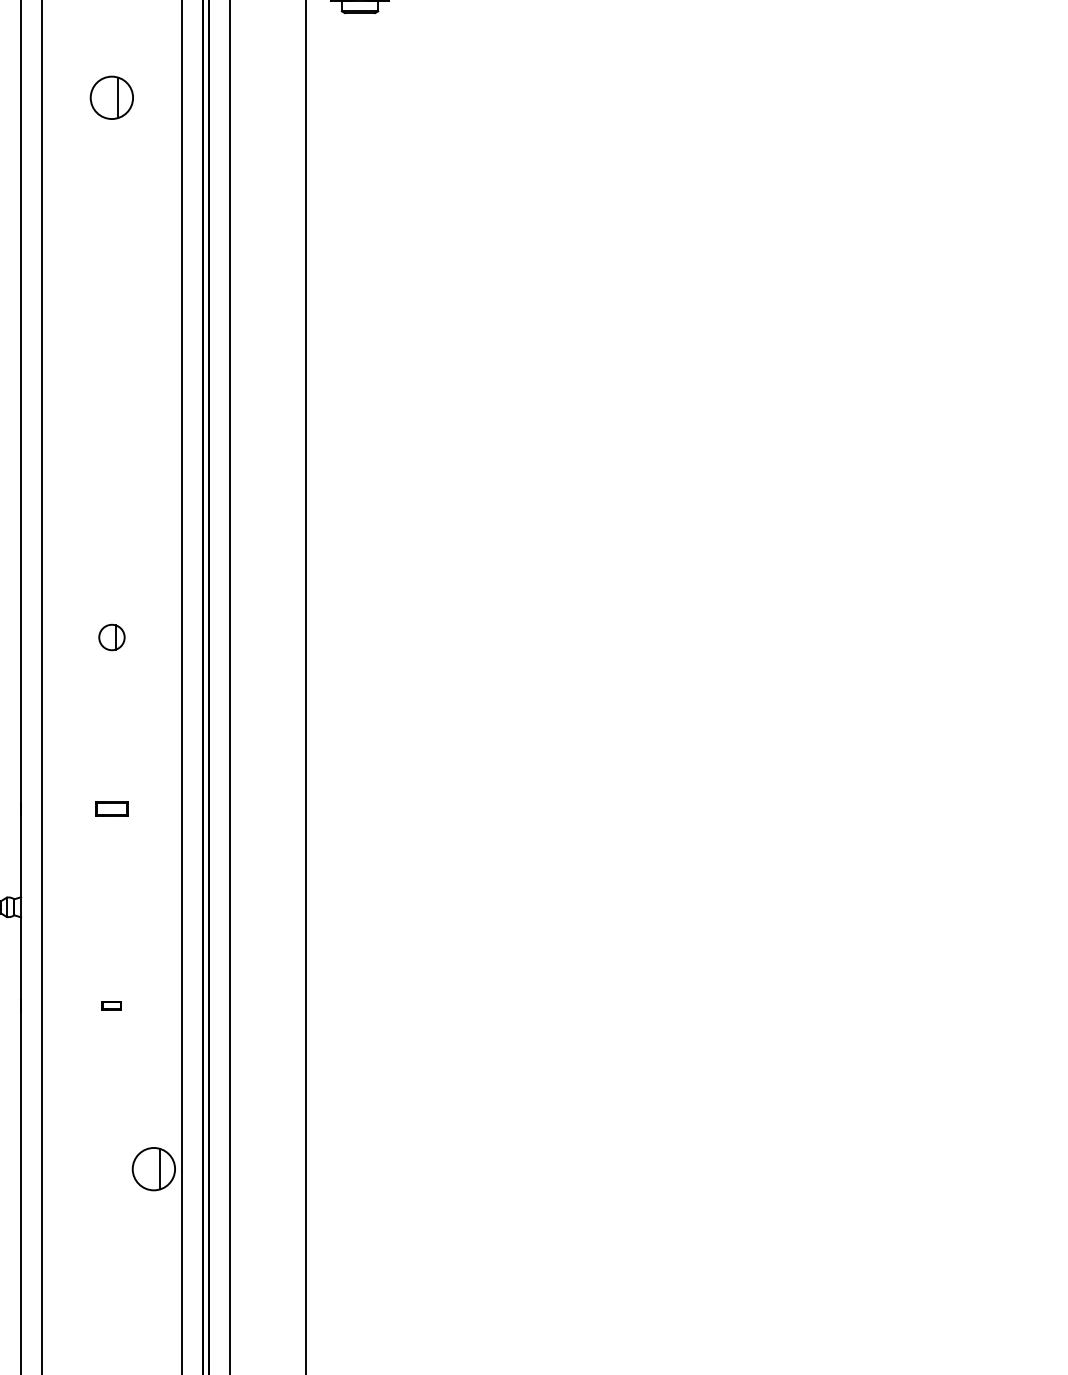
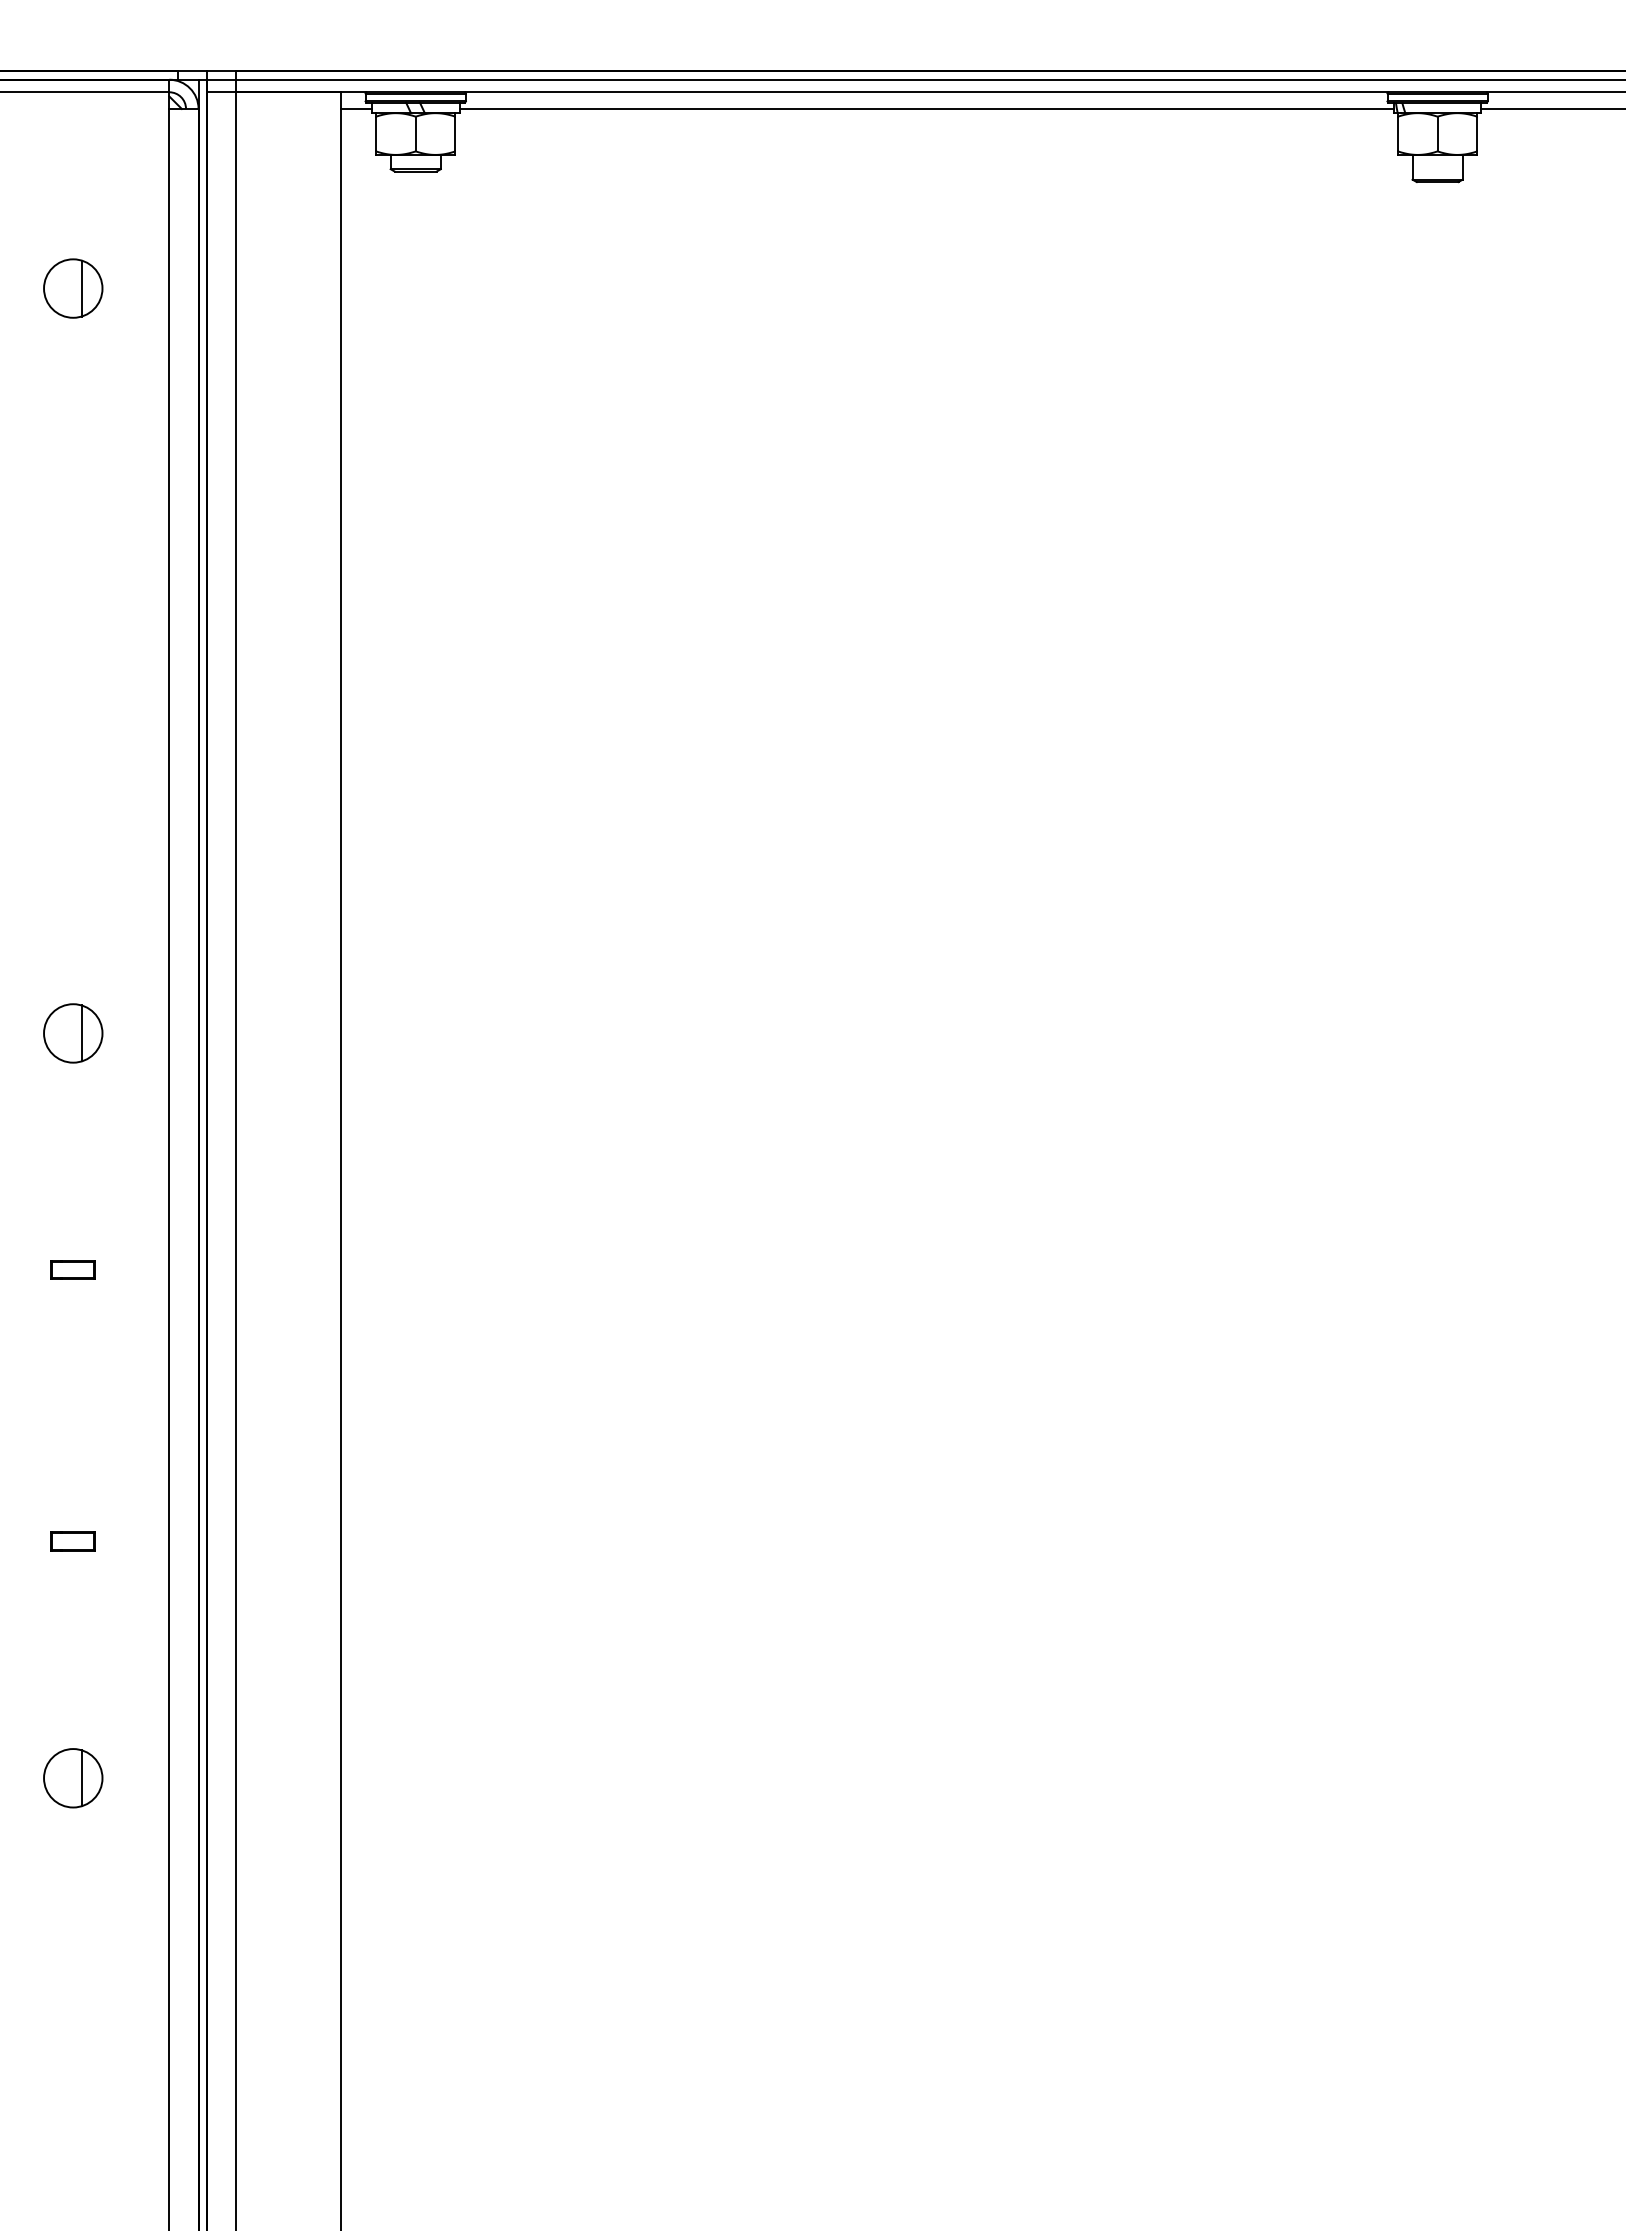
part: (112, 637) -> (73, 1033), size x1.67
part: (111, 1005) -> (72, 1541), size x1.67
part: (154, 1169) -> (73, 1778), moved

